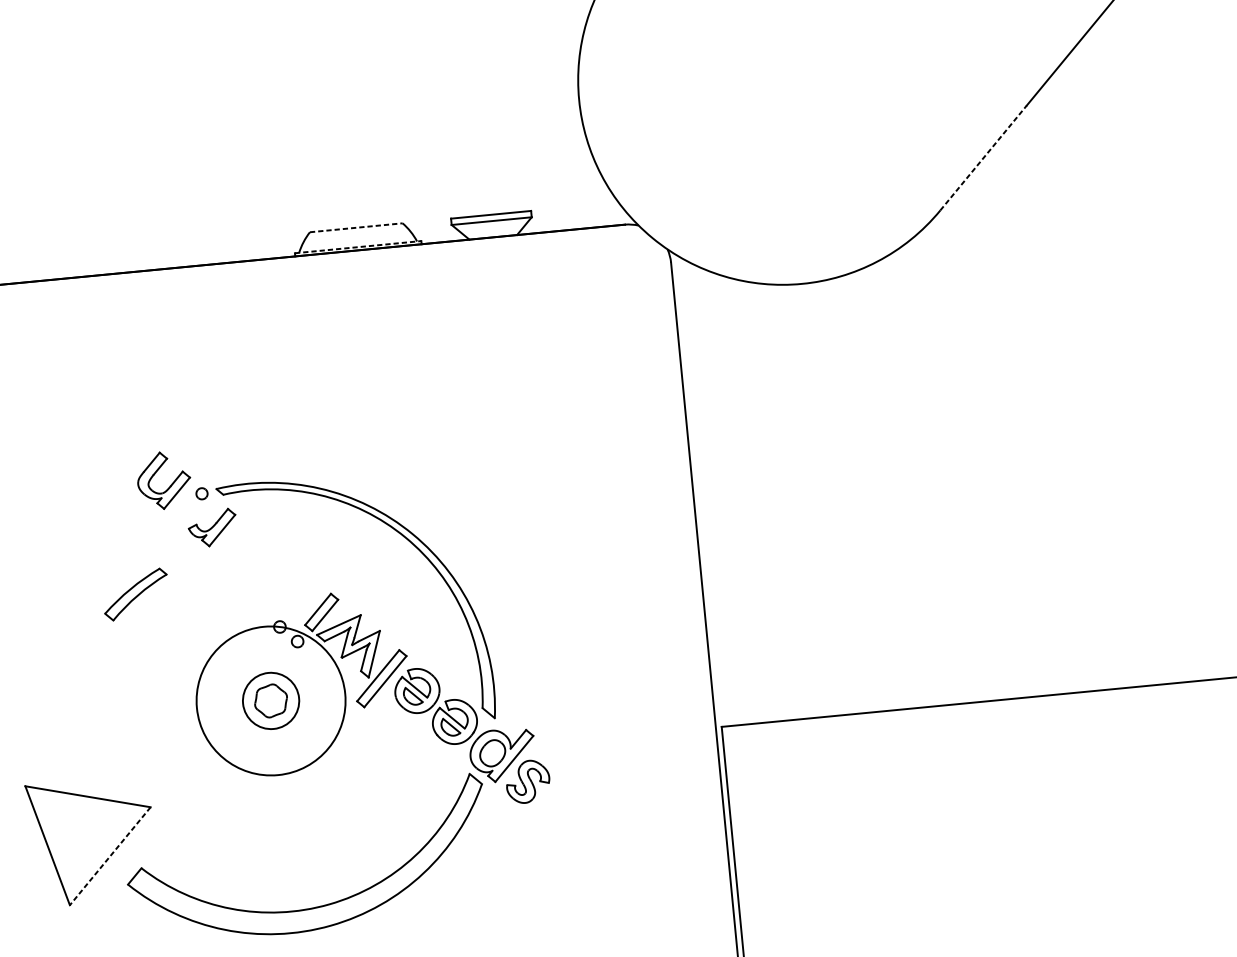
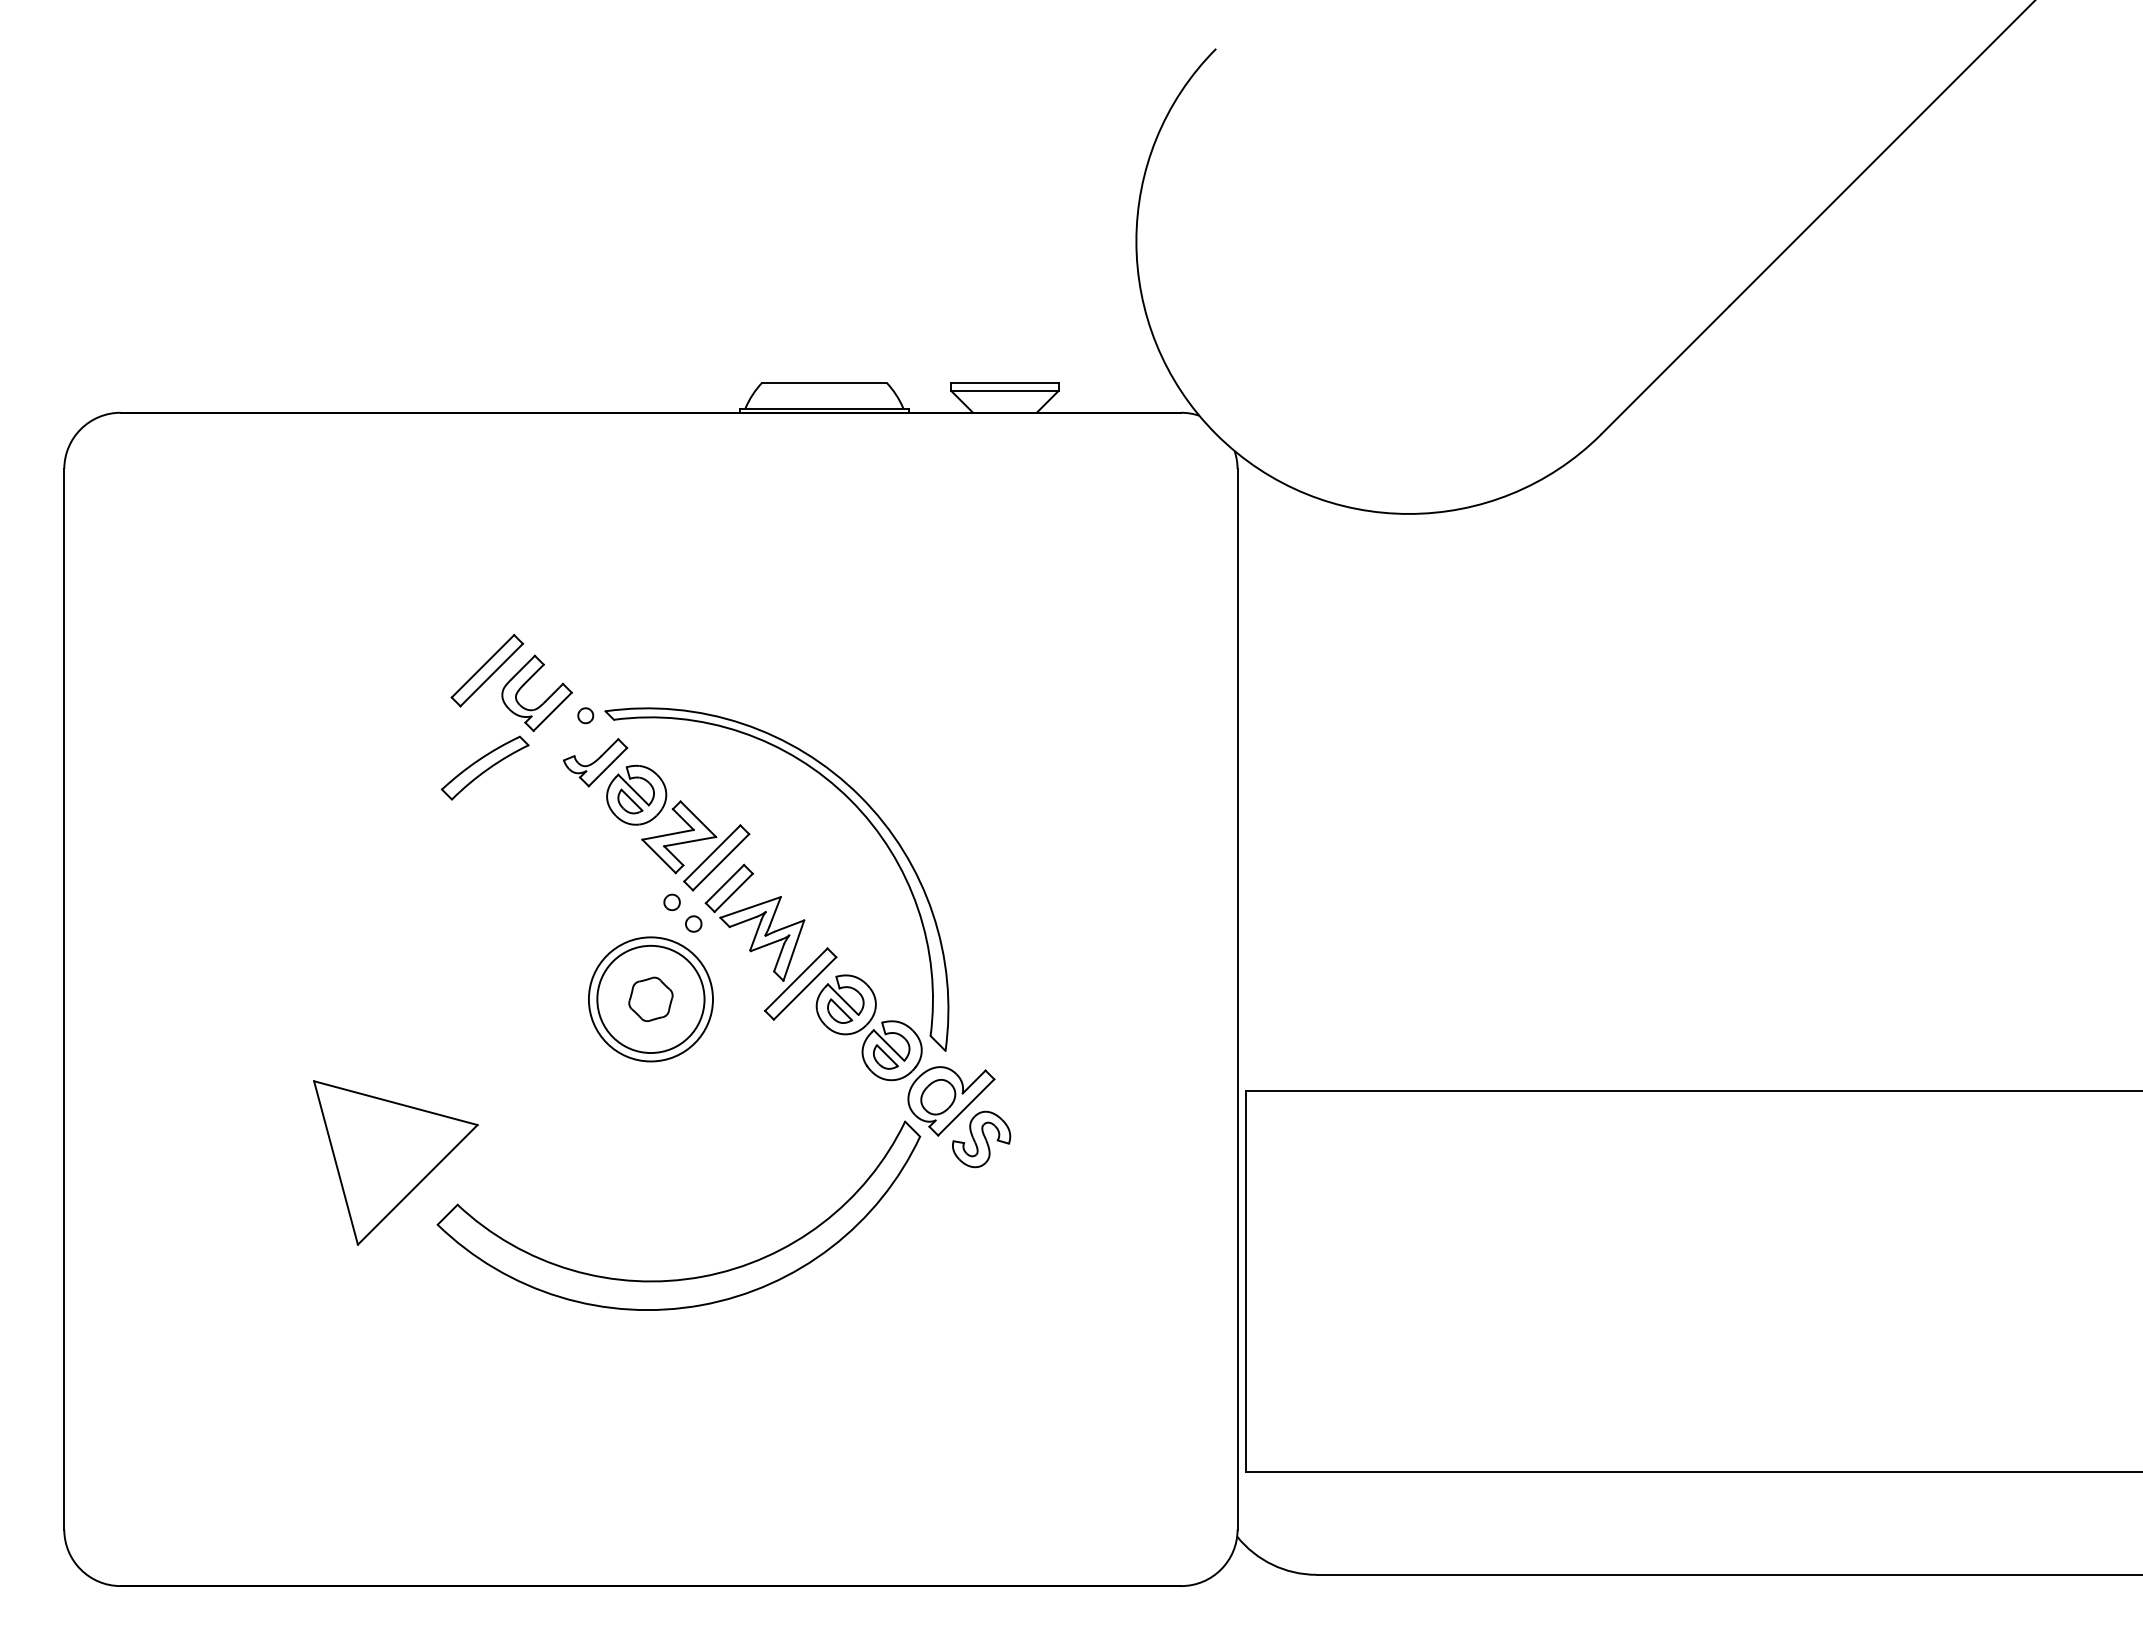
line: (983, 158) -> (1665, 370), dashed -> solid
line: (356, 227) -> (824, 382), dashed -> solid
line: (358, 247) -> (824, 408), dashed -> solid
part: (125, 467) -> (487, 670), added
part: (279, 570) -> (678, 827), added
part: (135, 594) -> (484, 767), moved
circle: (270, 701) -> (650, 999), size x0.62
circle: (270, 701) -> (650, 999), size x1.43
line: (110, 855) -> (417, 1184), dashed -> solid

